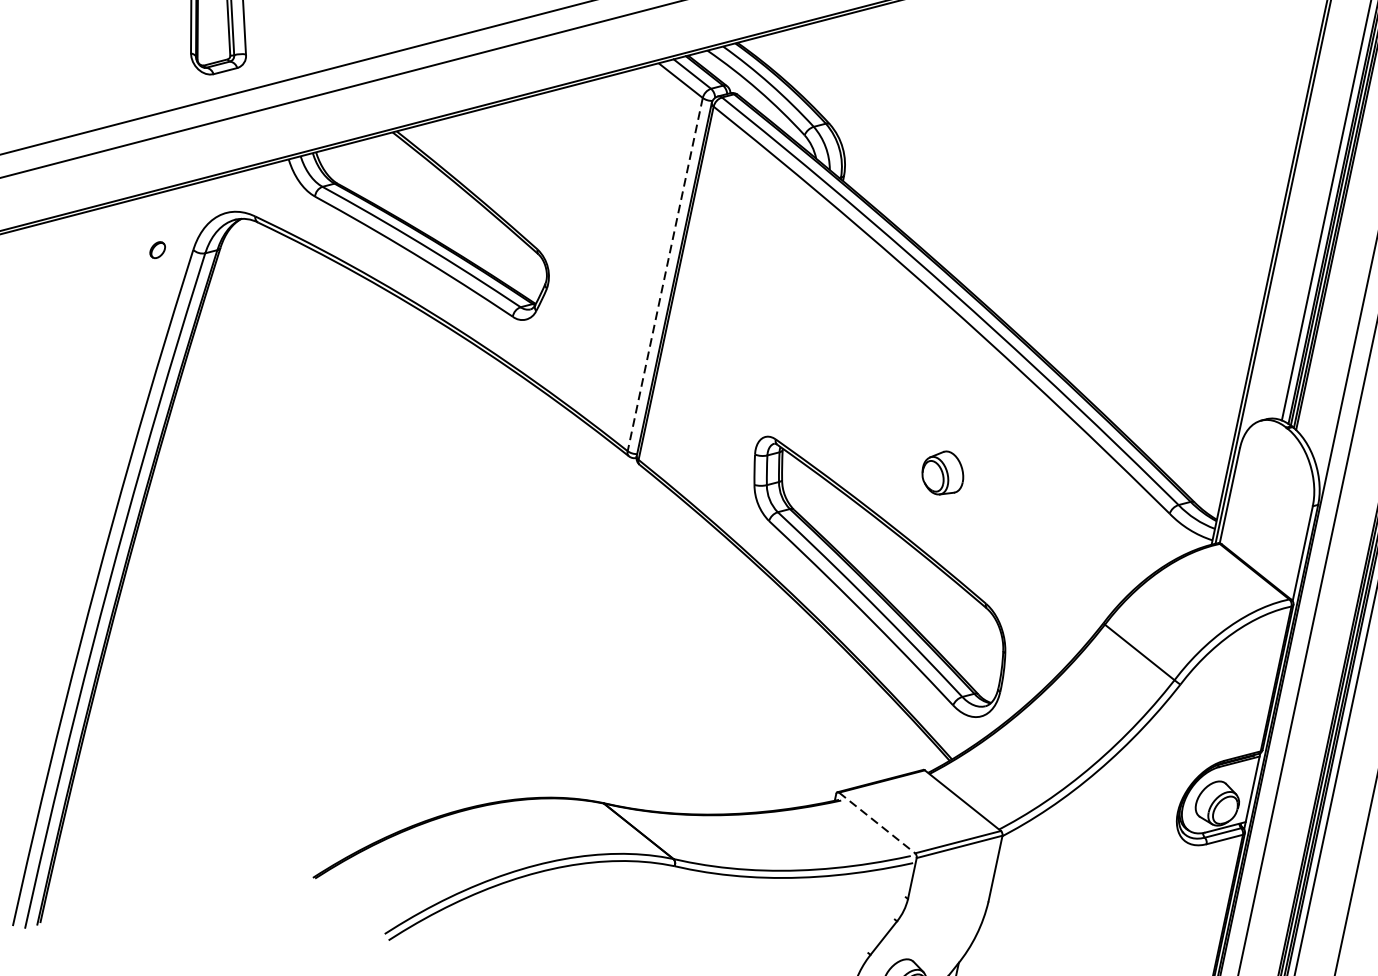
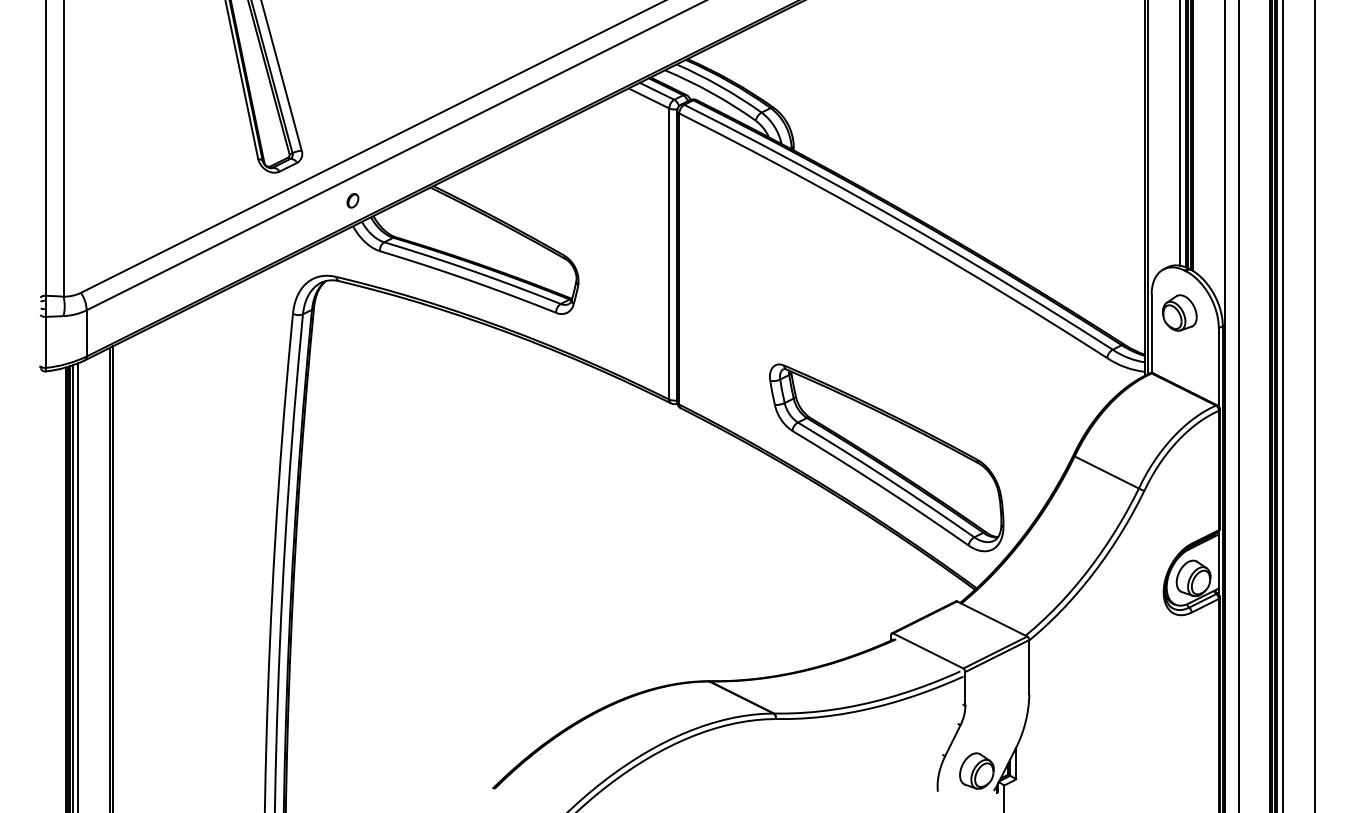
part: (157, 249) -> (352, 200), moved
line: (665, 275) -> (669, 254), dashed -> solid
part: (943, 472) -> (1179, 312), moved
line: (877, 823) -> (928, 651), dashed -> solid

